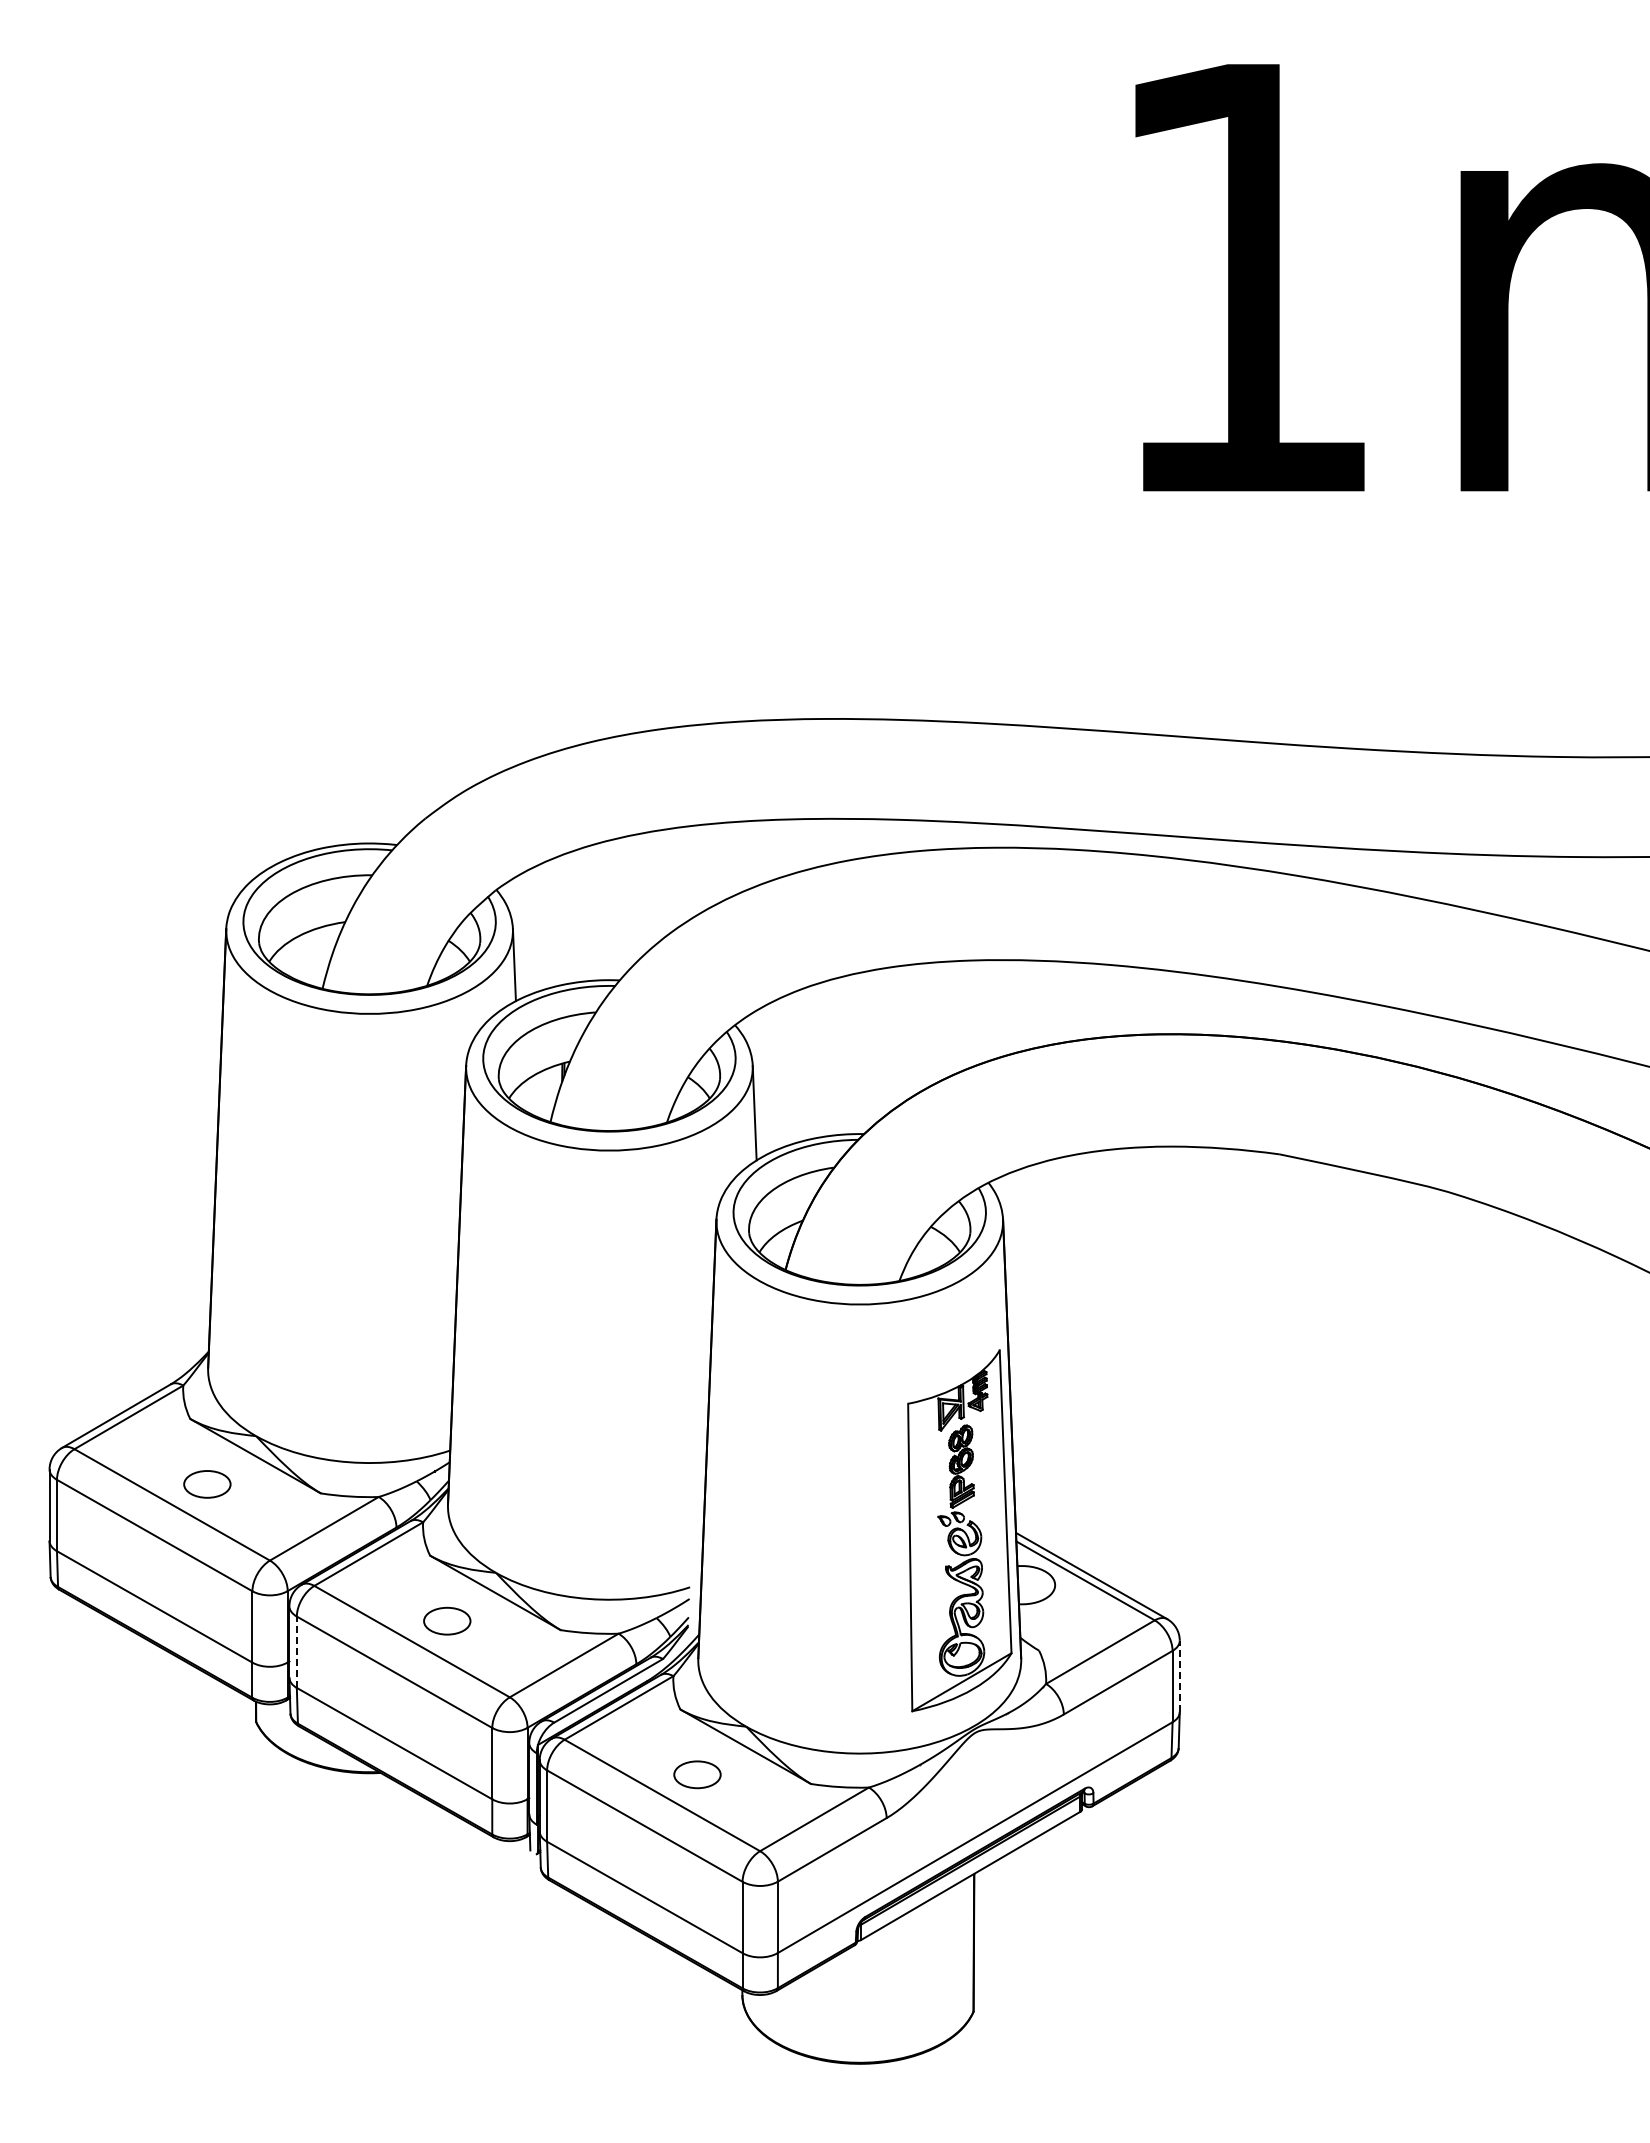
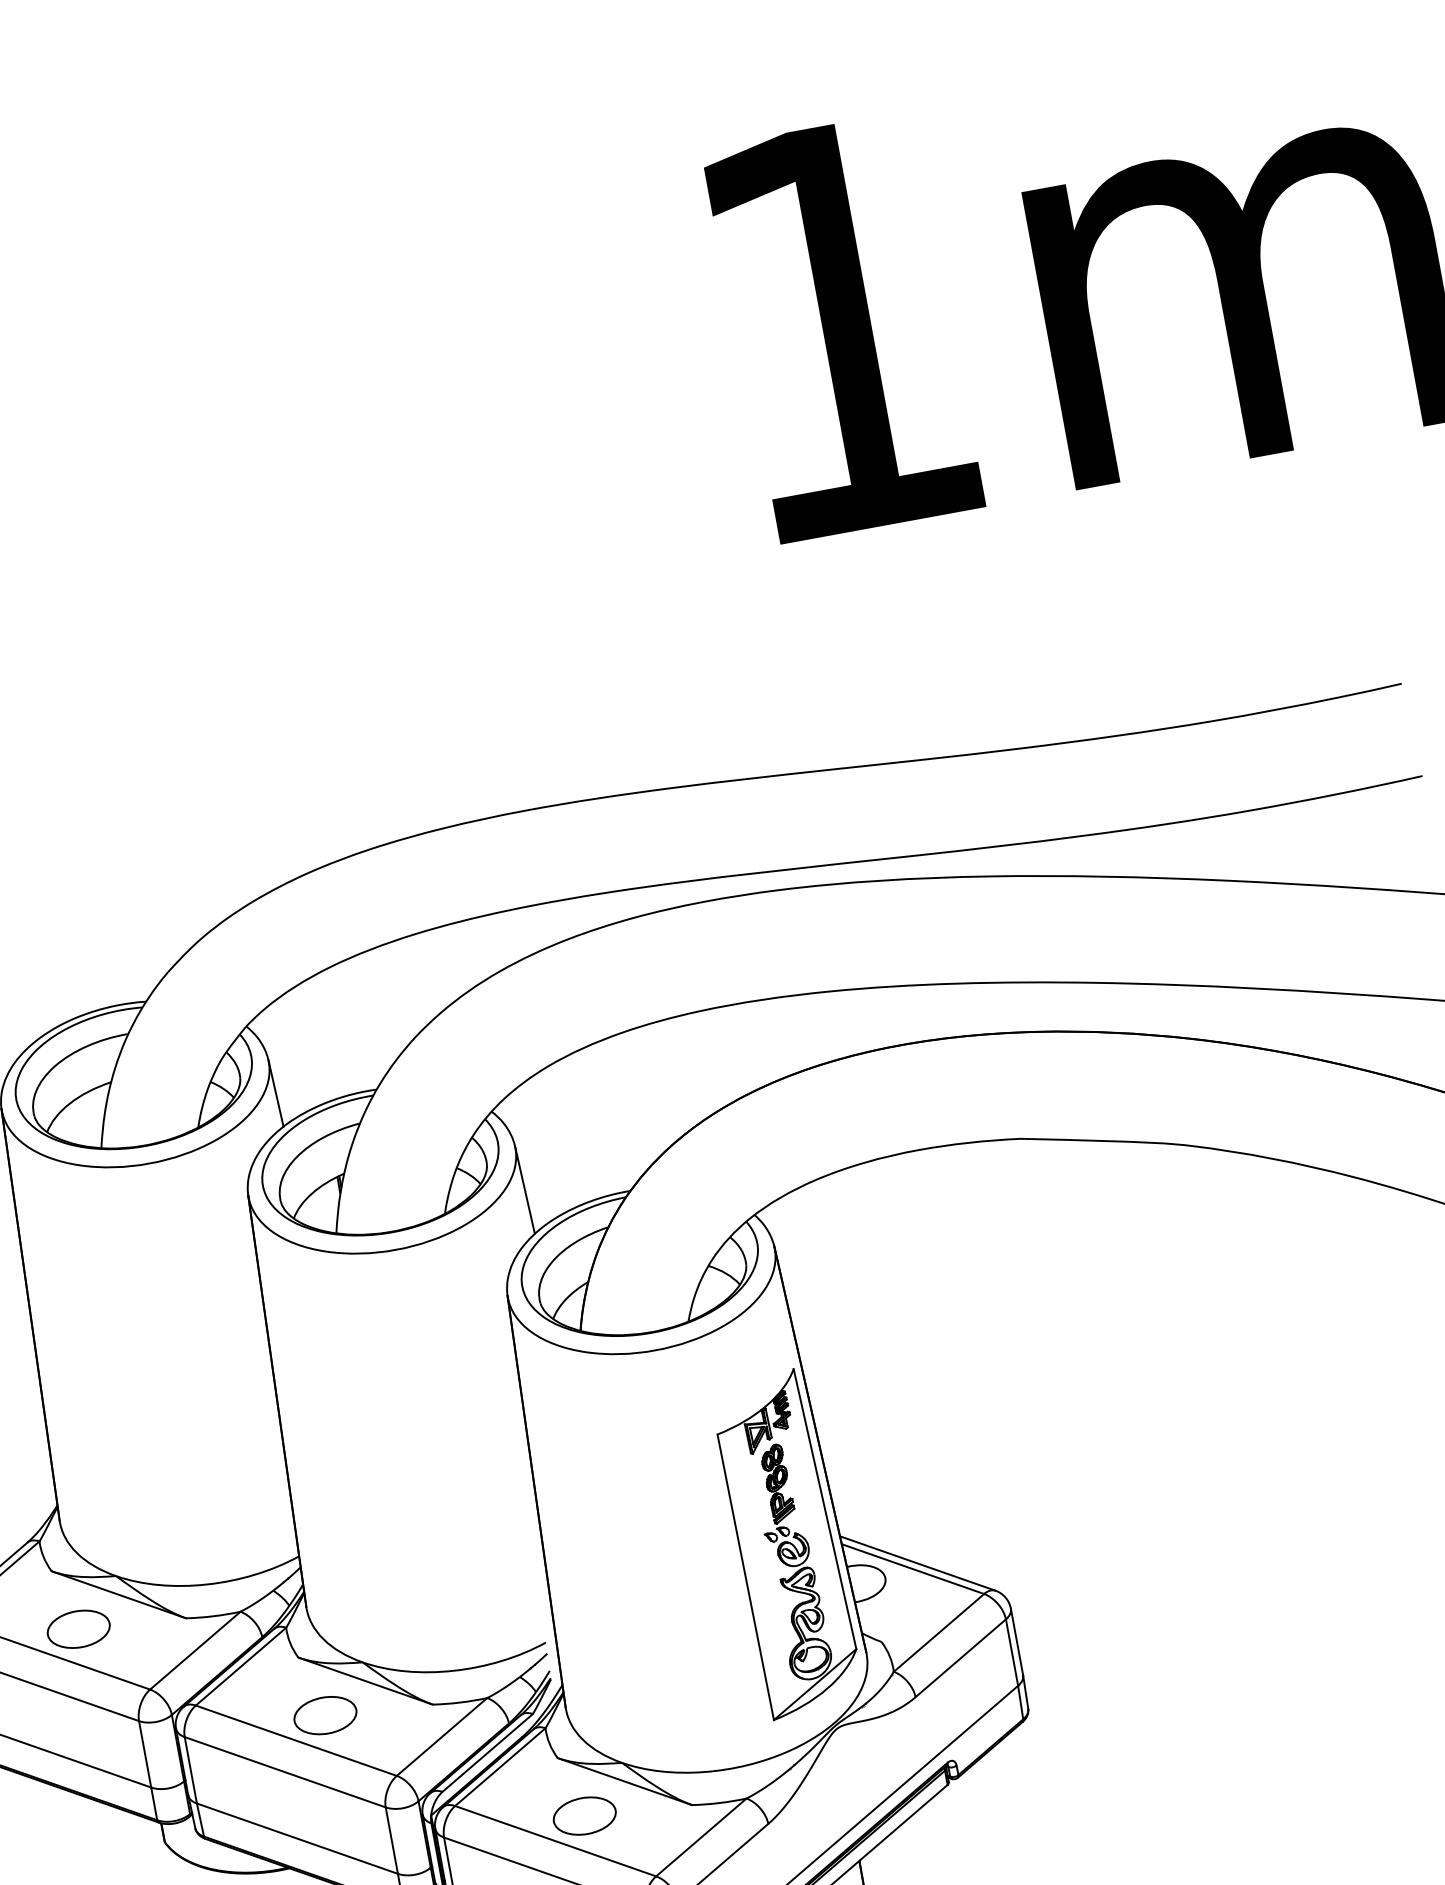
part: (207, 1484) -> (78, 1629), size x1.43
part: (447, 1621) -> (325, 1715), size x1.43
line: (296, 1652) -> (190, 1770), dashed -> solid
line: (1179, 1676) -> (1016, 1642), dashed -> solid
part: (697, 1774) -> (584, 1815), size x1.43

